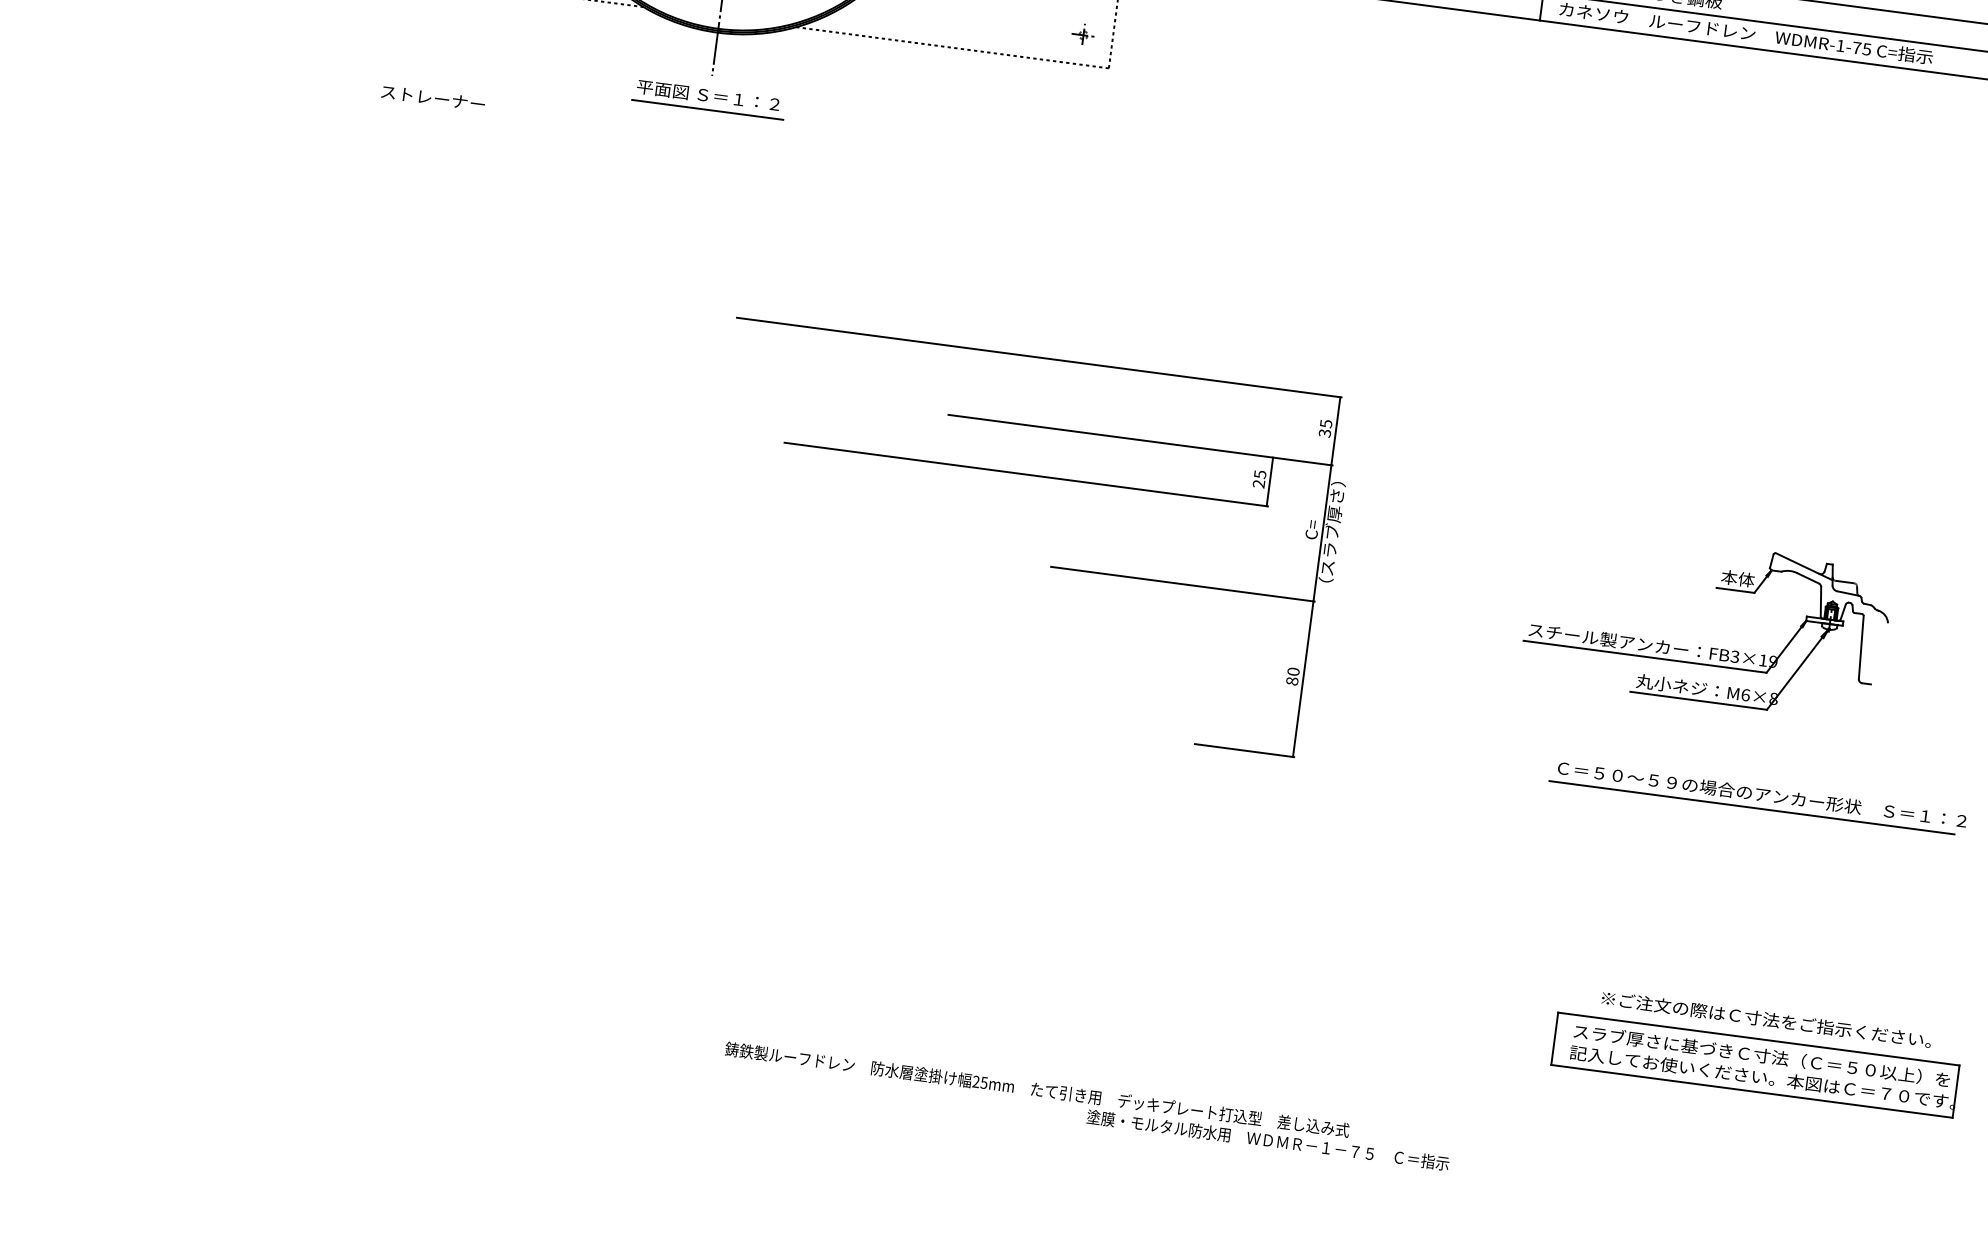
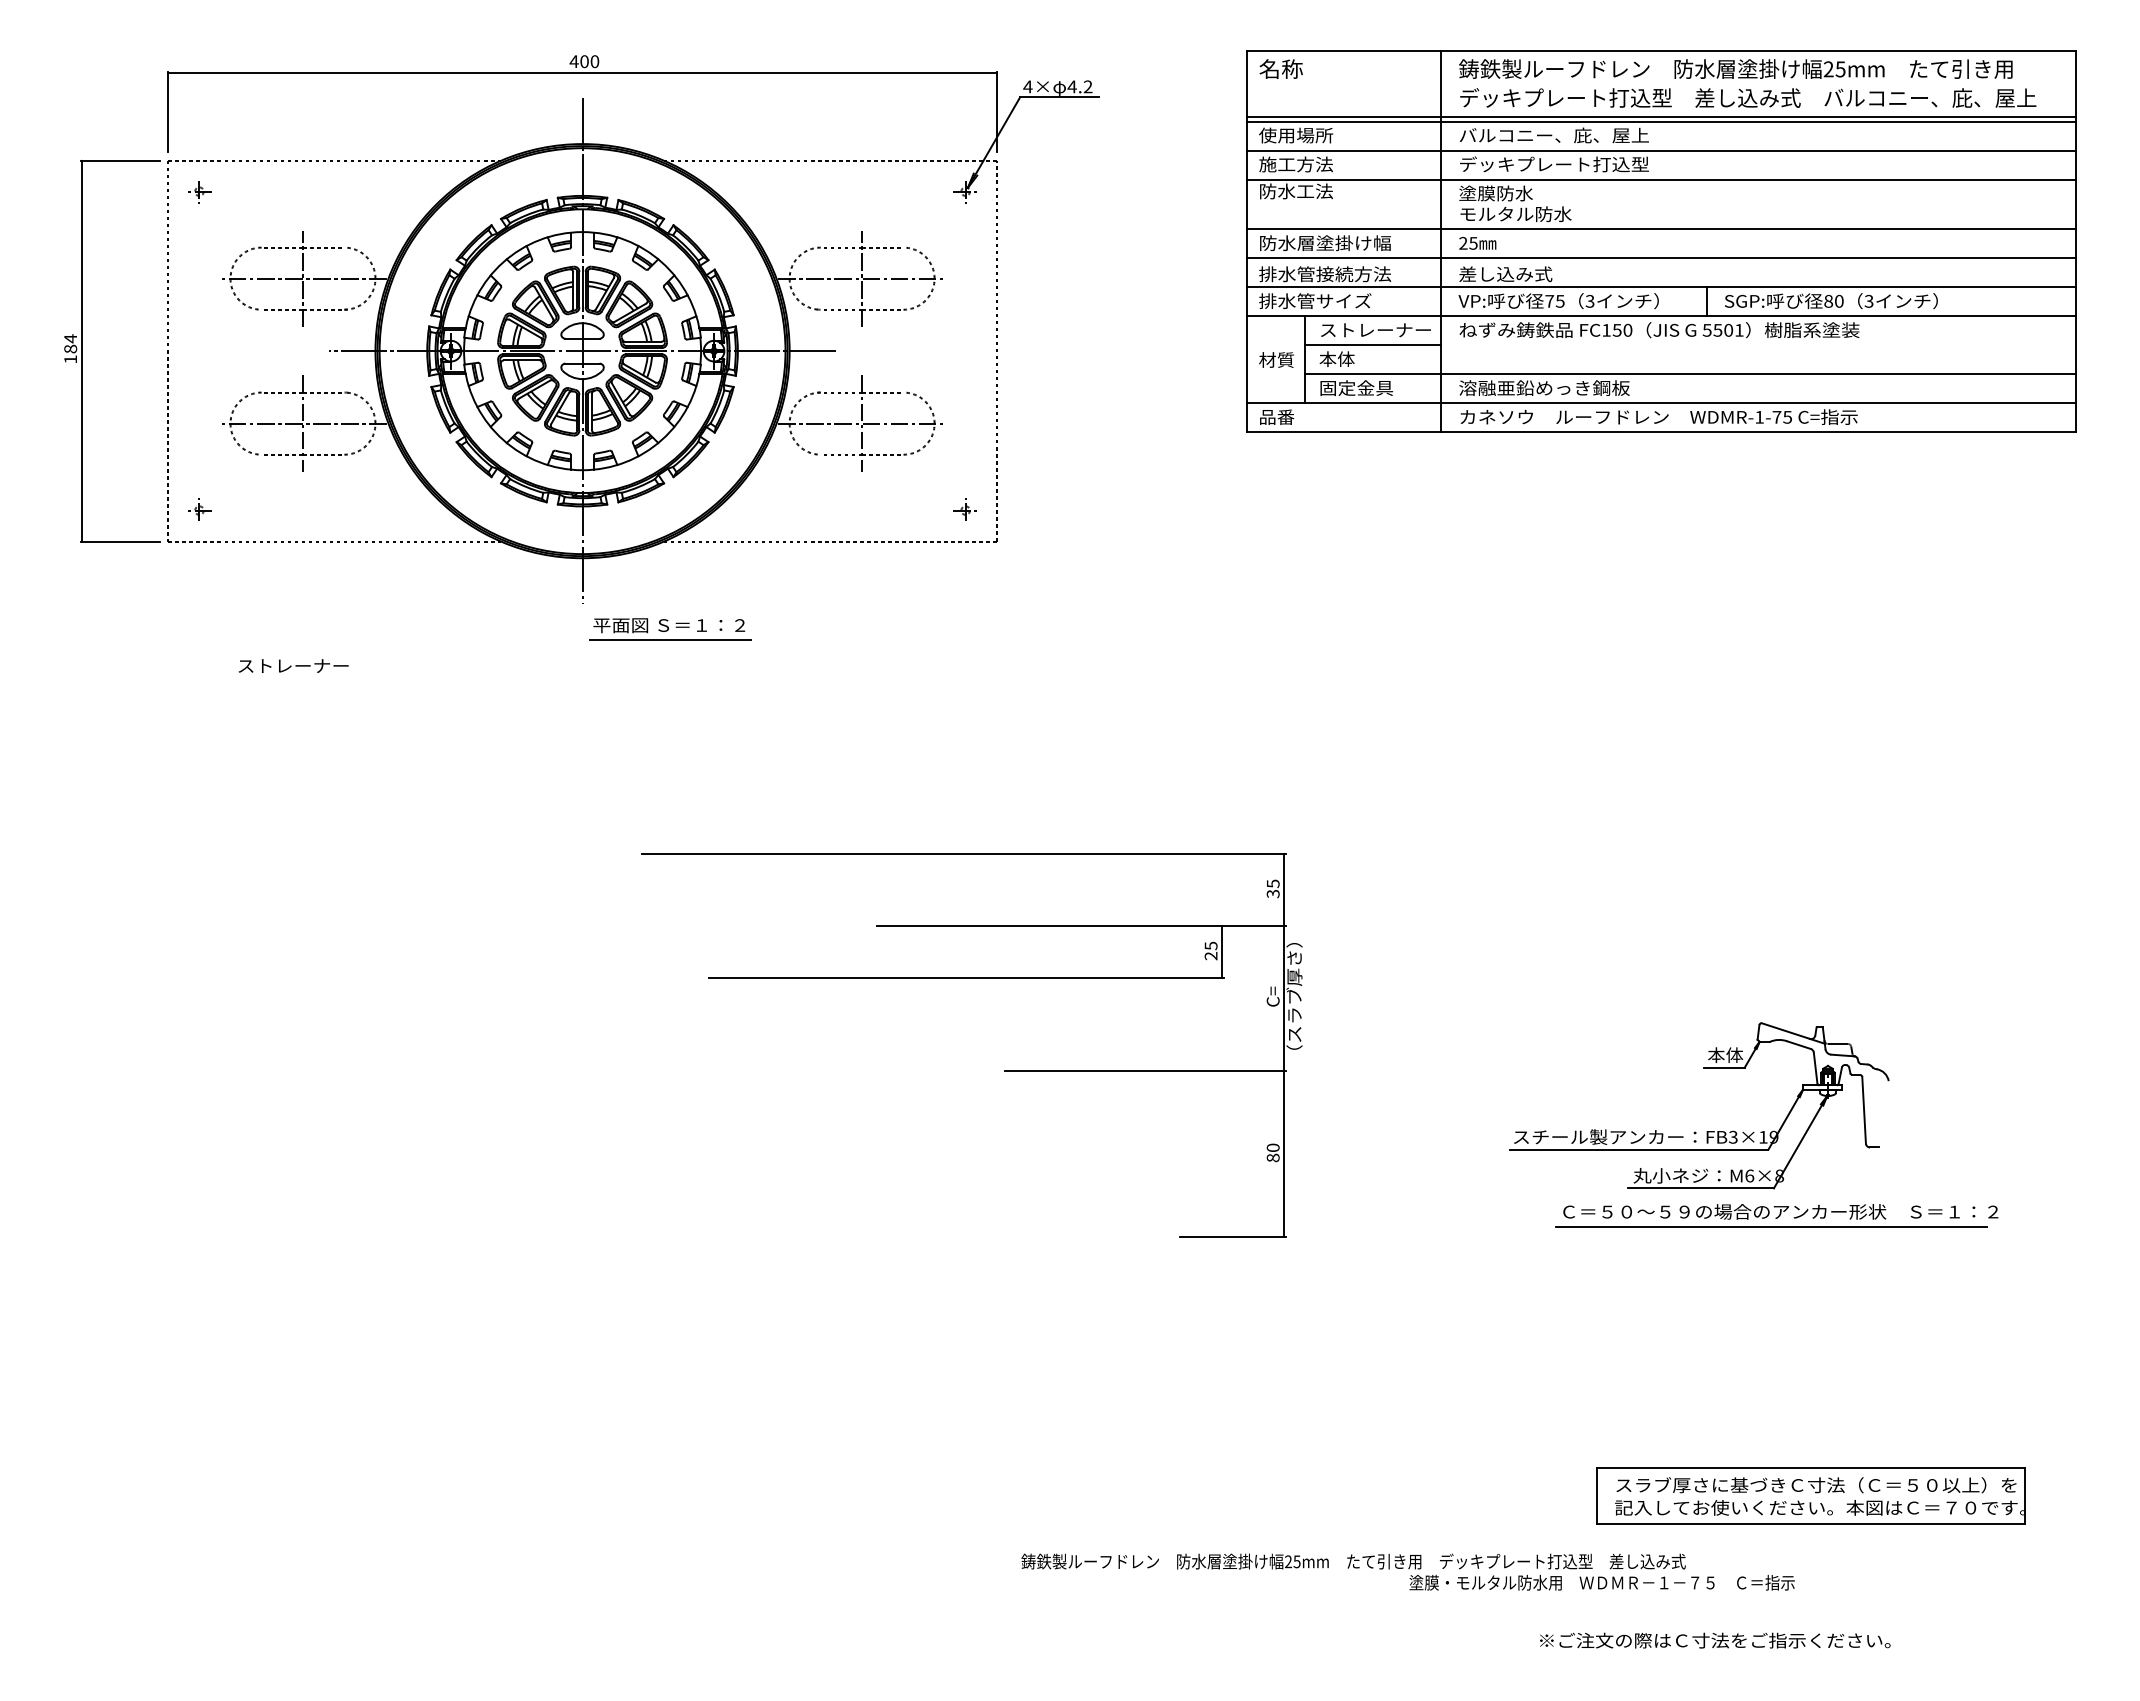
part: (709, 99) -> (670, 629), moved
part: (1700, 646) -> (1695, 1131), moved
text: (1766, 1019) -> (1715, 1640), moved
text: (1086, 1105) -> (1407, 1571), moved

